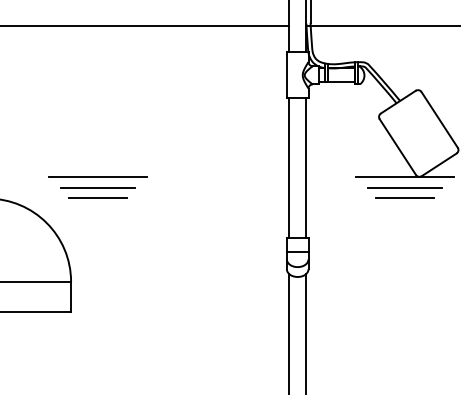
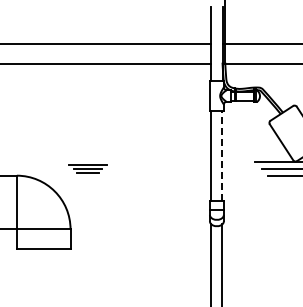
line: (306, 167) -> (222, 155), solid -> dashed
part: (97, 187) -> (87, 168), size x0.6

